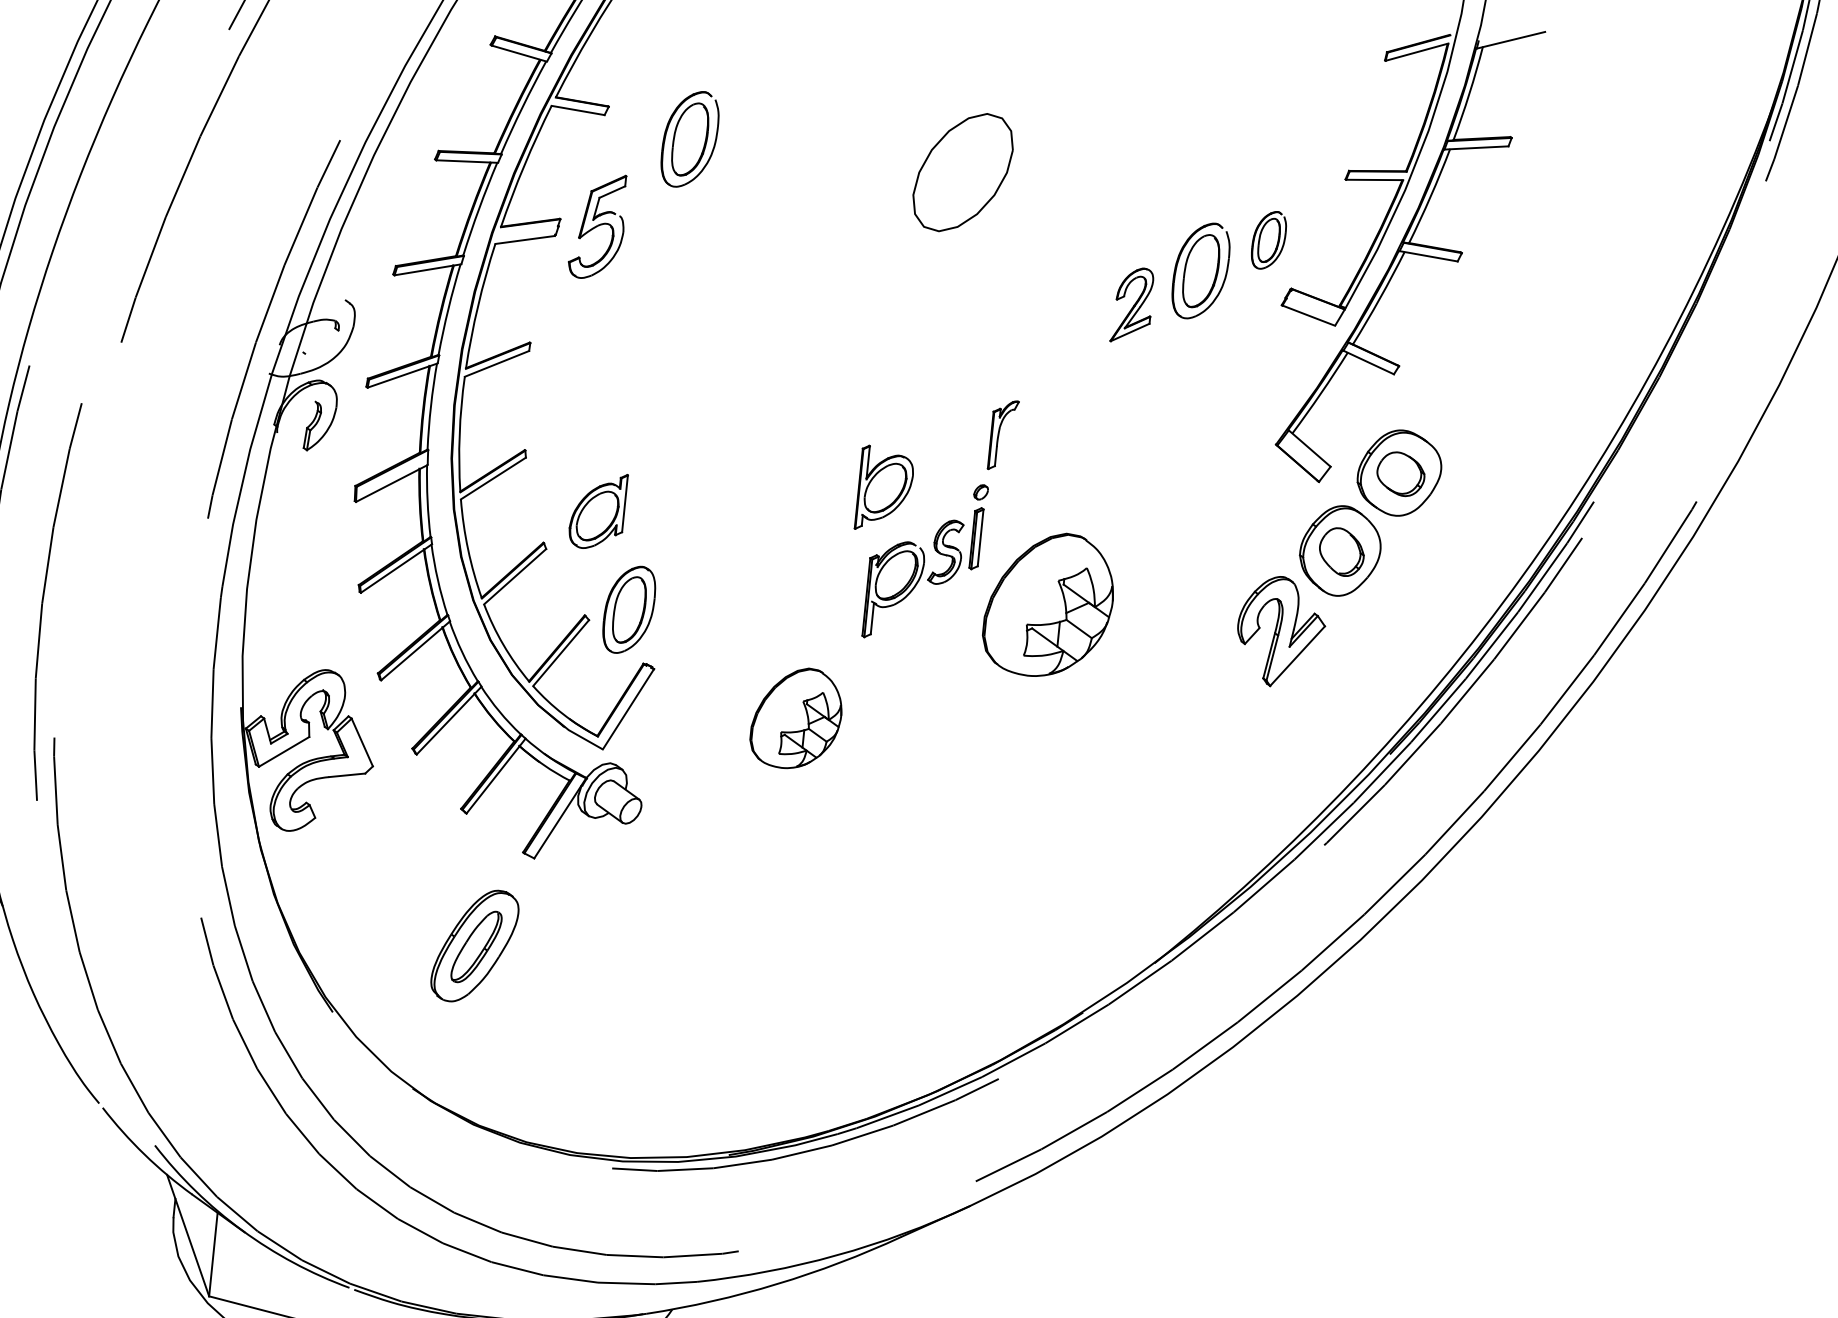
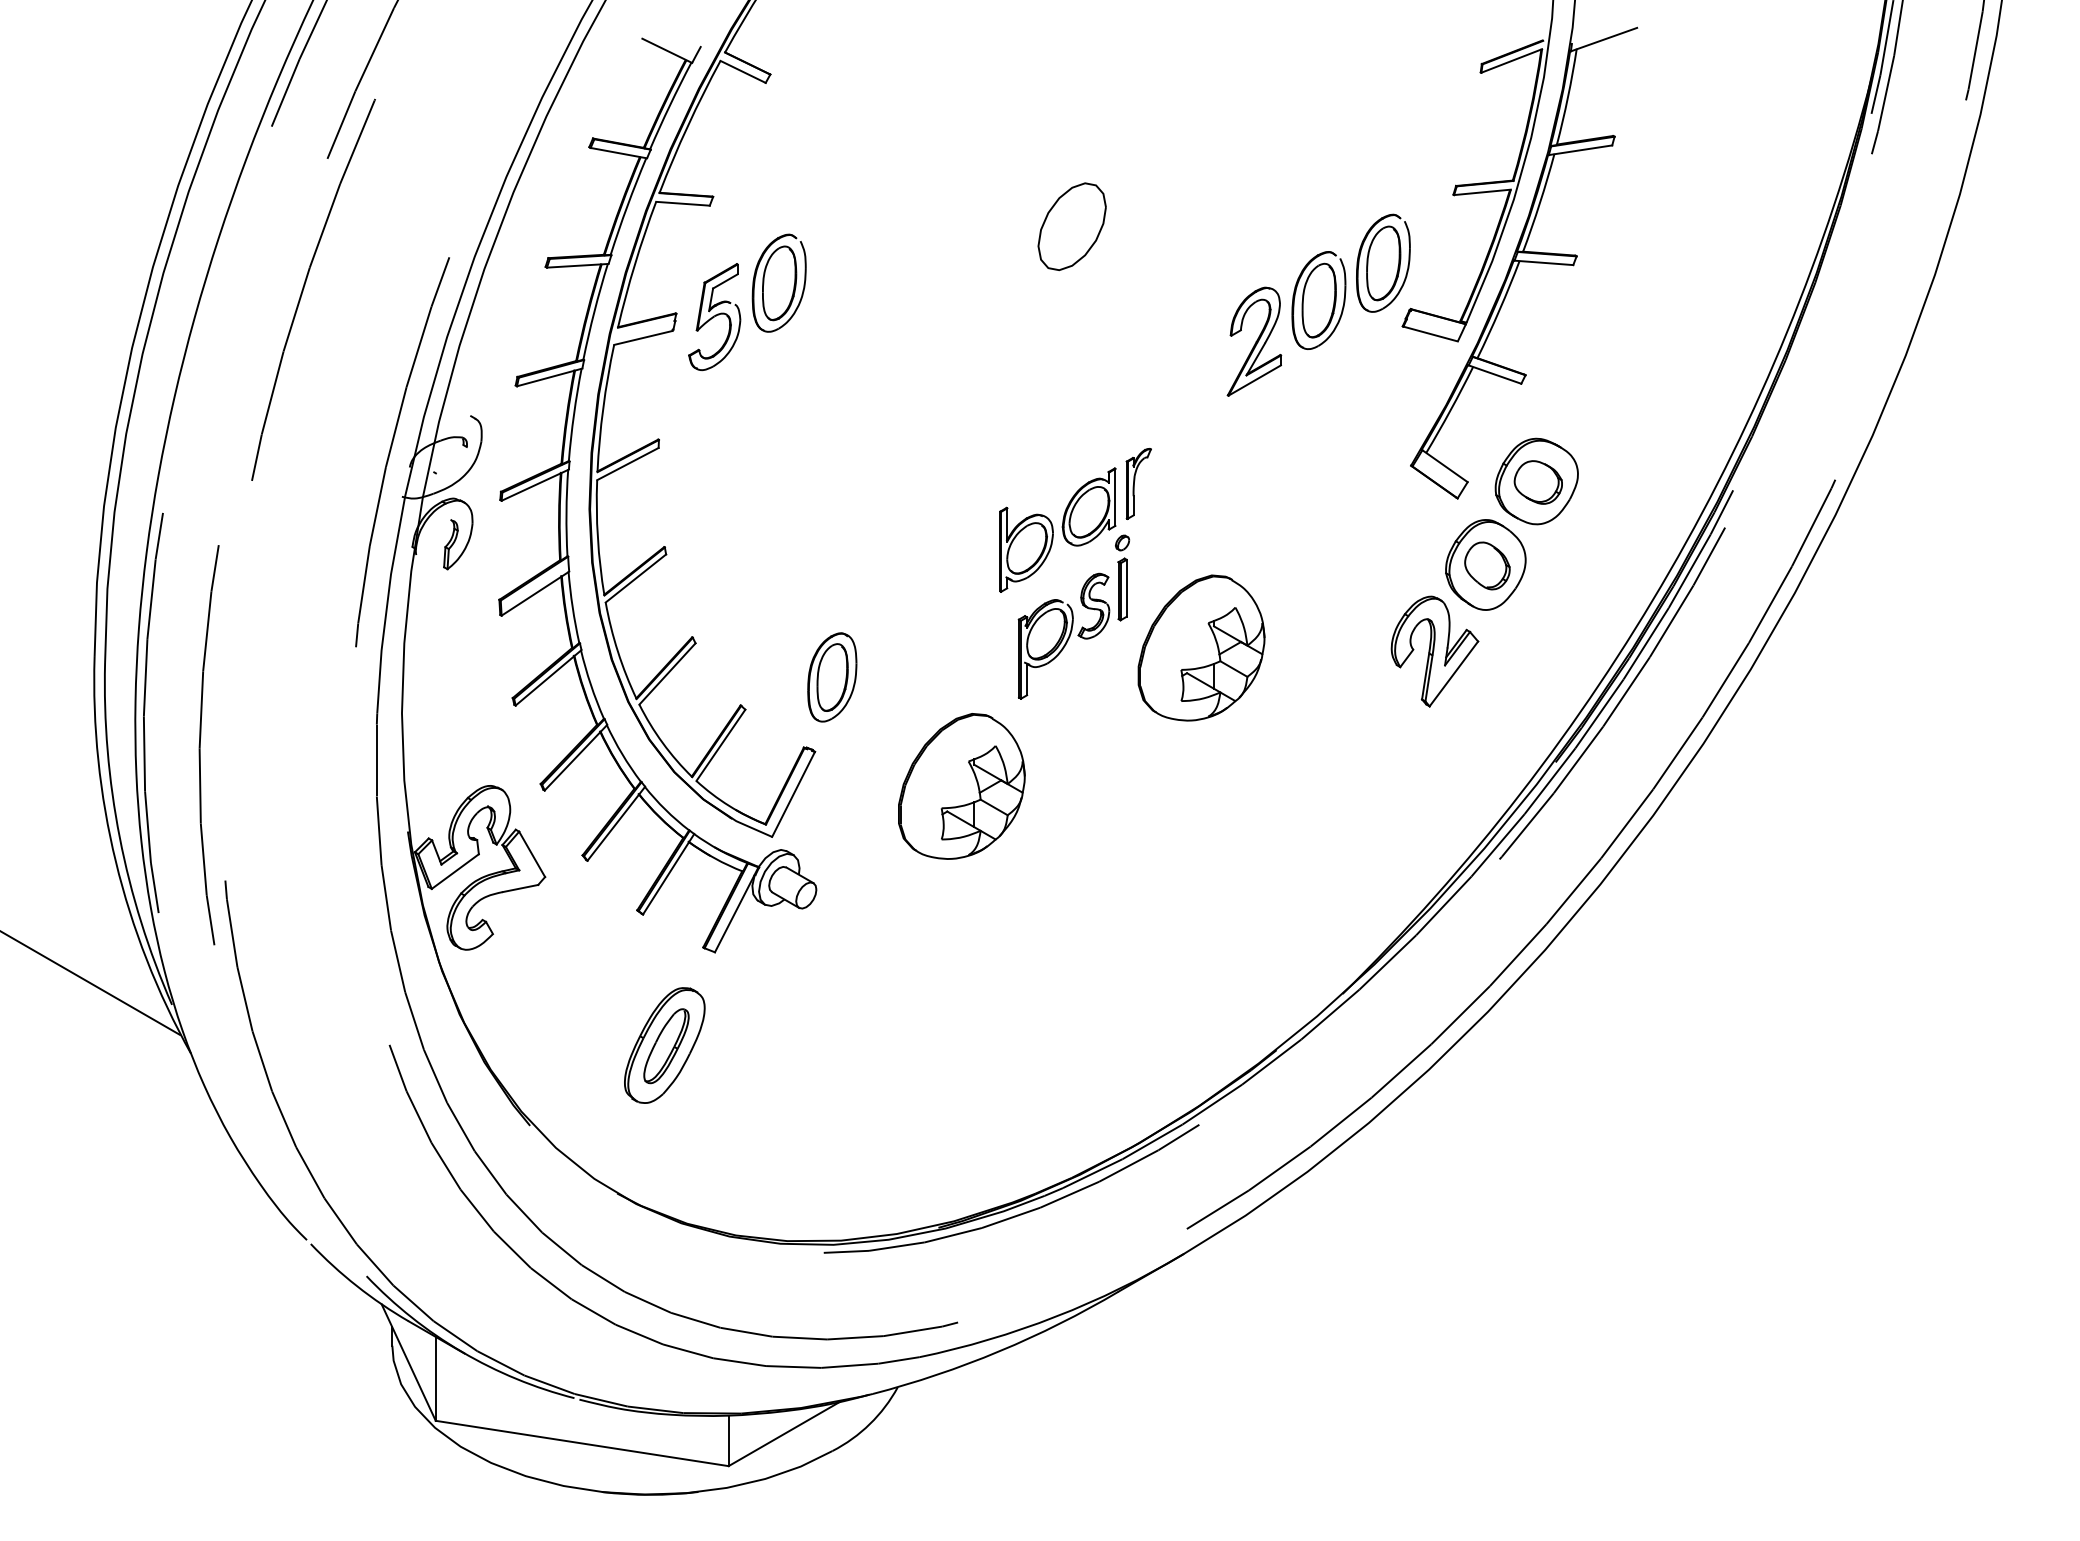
part: (689, 138) -> (778, 282), moved
part: (962, 172) -> (1071, 226), size x0.71
part: (1269, 239) -> (1383, 262), size x1.67
part: (1132, 305) -> (1254, 341), size x1.43
part: (597, 510) -> (1088, 506), moved
part: (629, 609) -> (832, 677), moved
part: (796, 718) -> (961, 786), size x1.43

